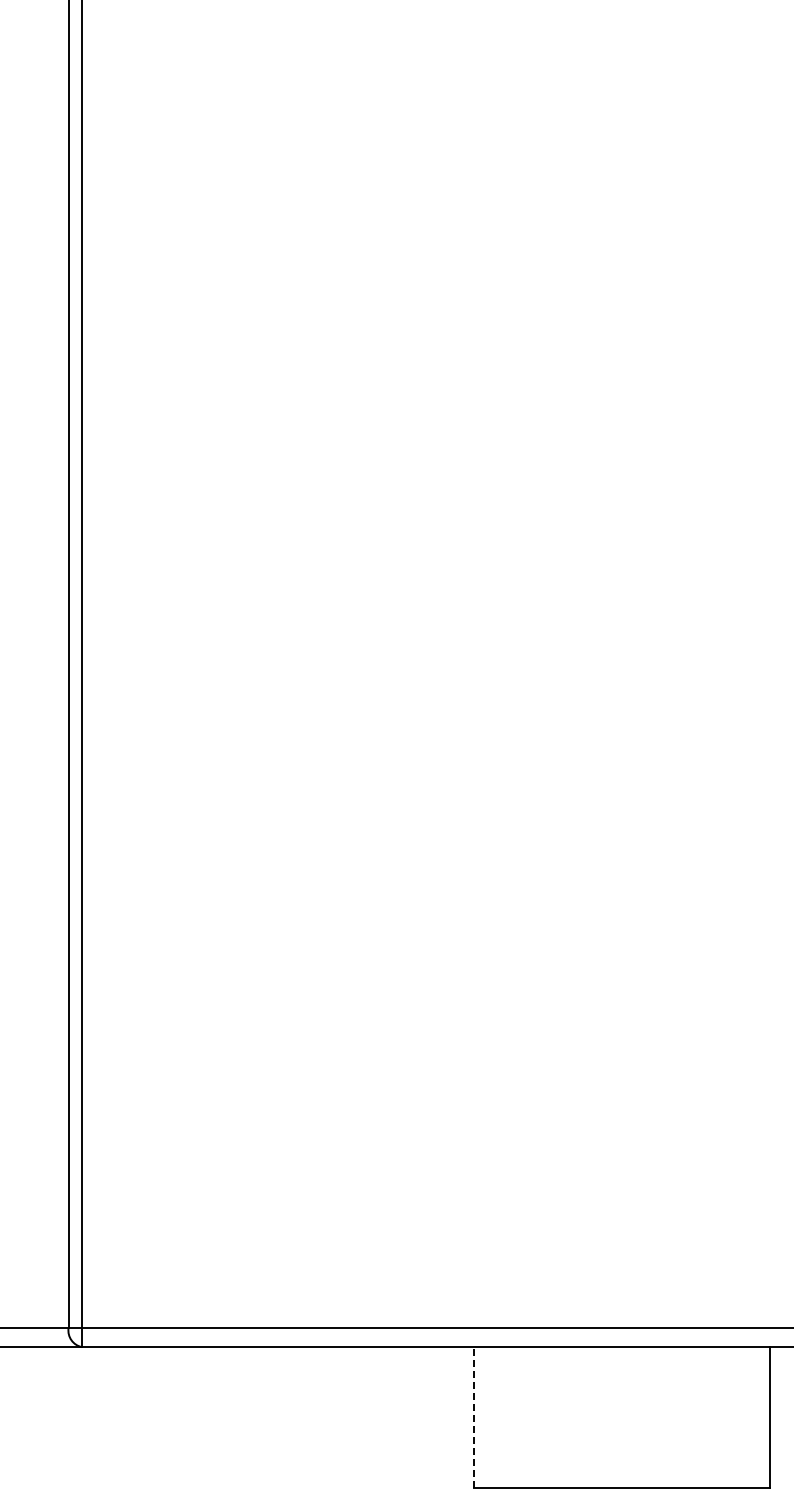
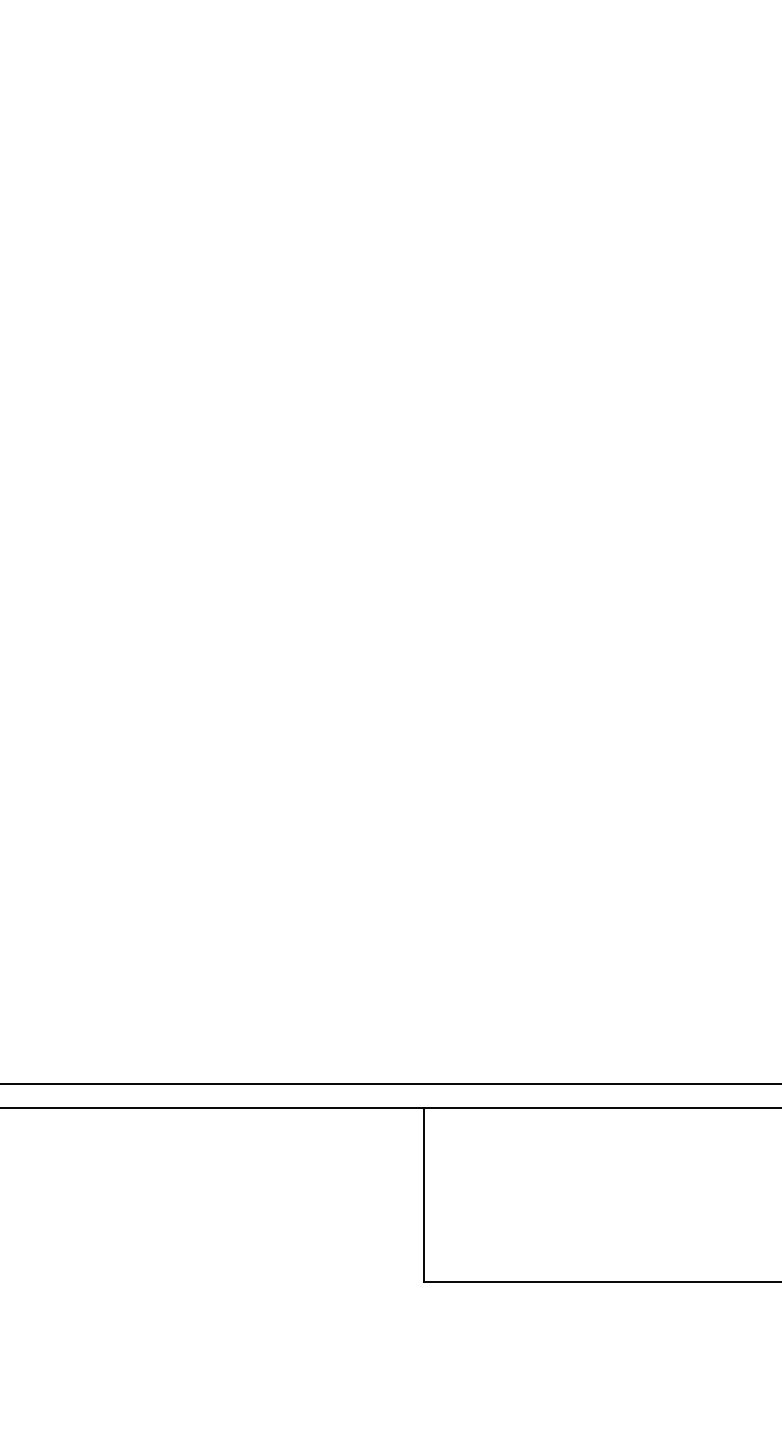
line: (474, 1417) -> (424, 1194), dashed -> solid

